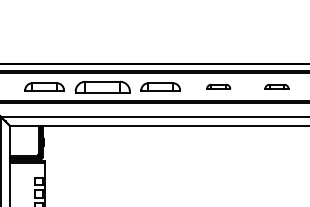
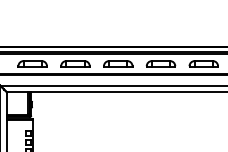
part: (102, 86) -> (75, 63), size x0.71
part: (218, 86) -> (160, 63), size x1.67
part: (276, 86) -> (203, 63), size x1.67

